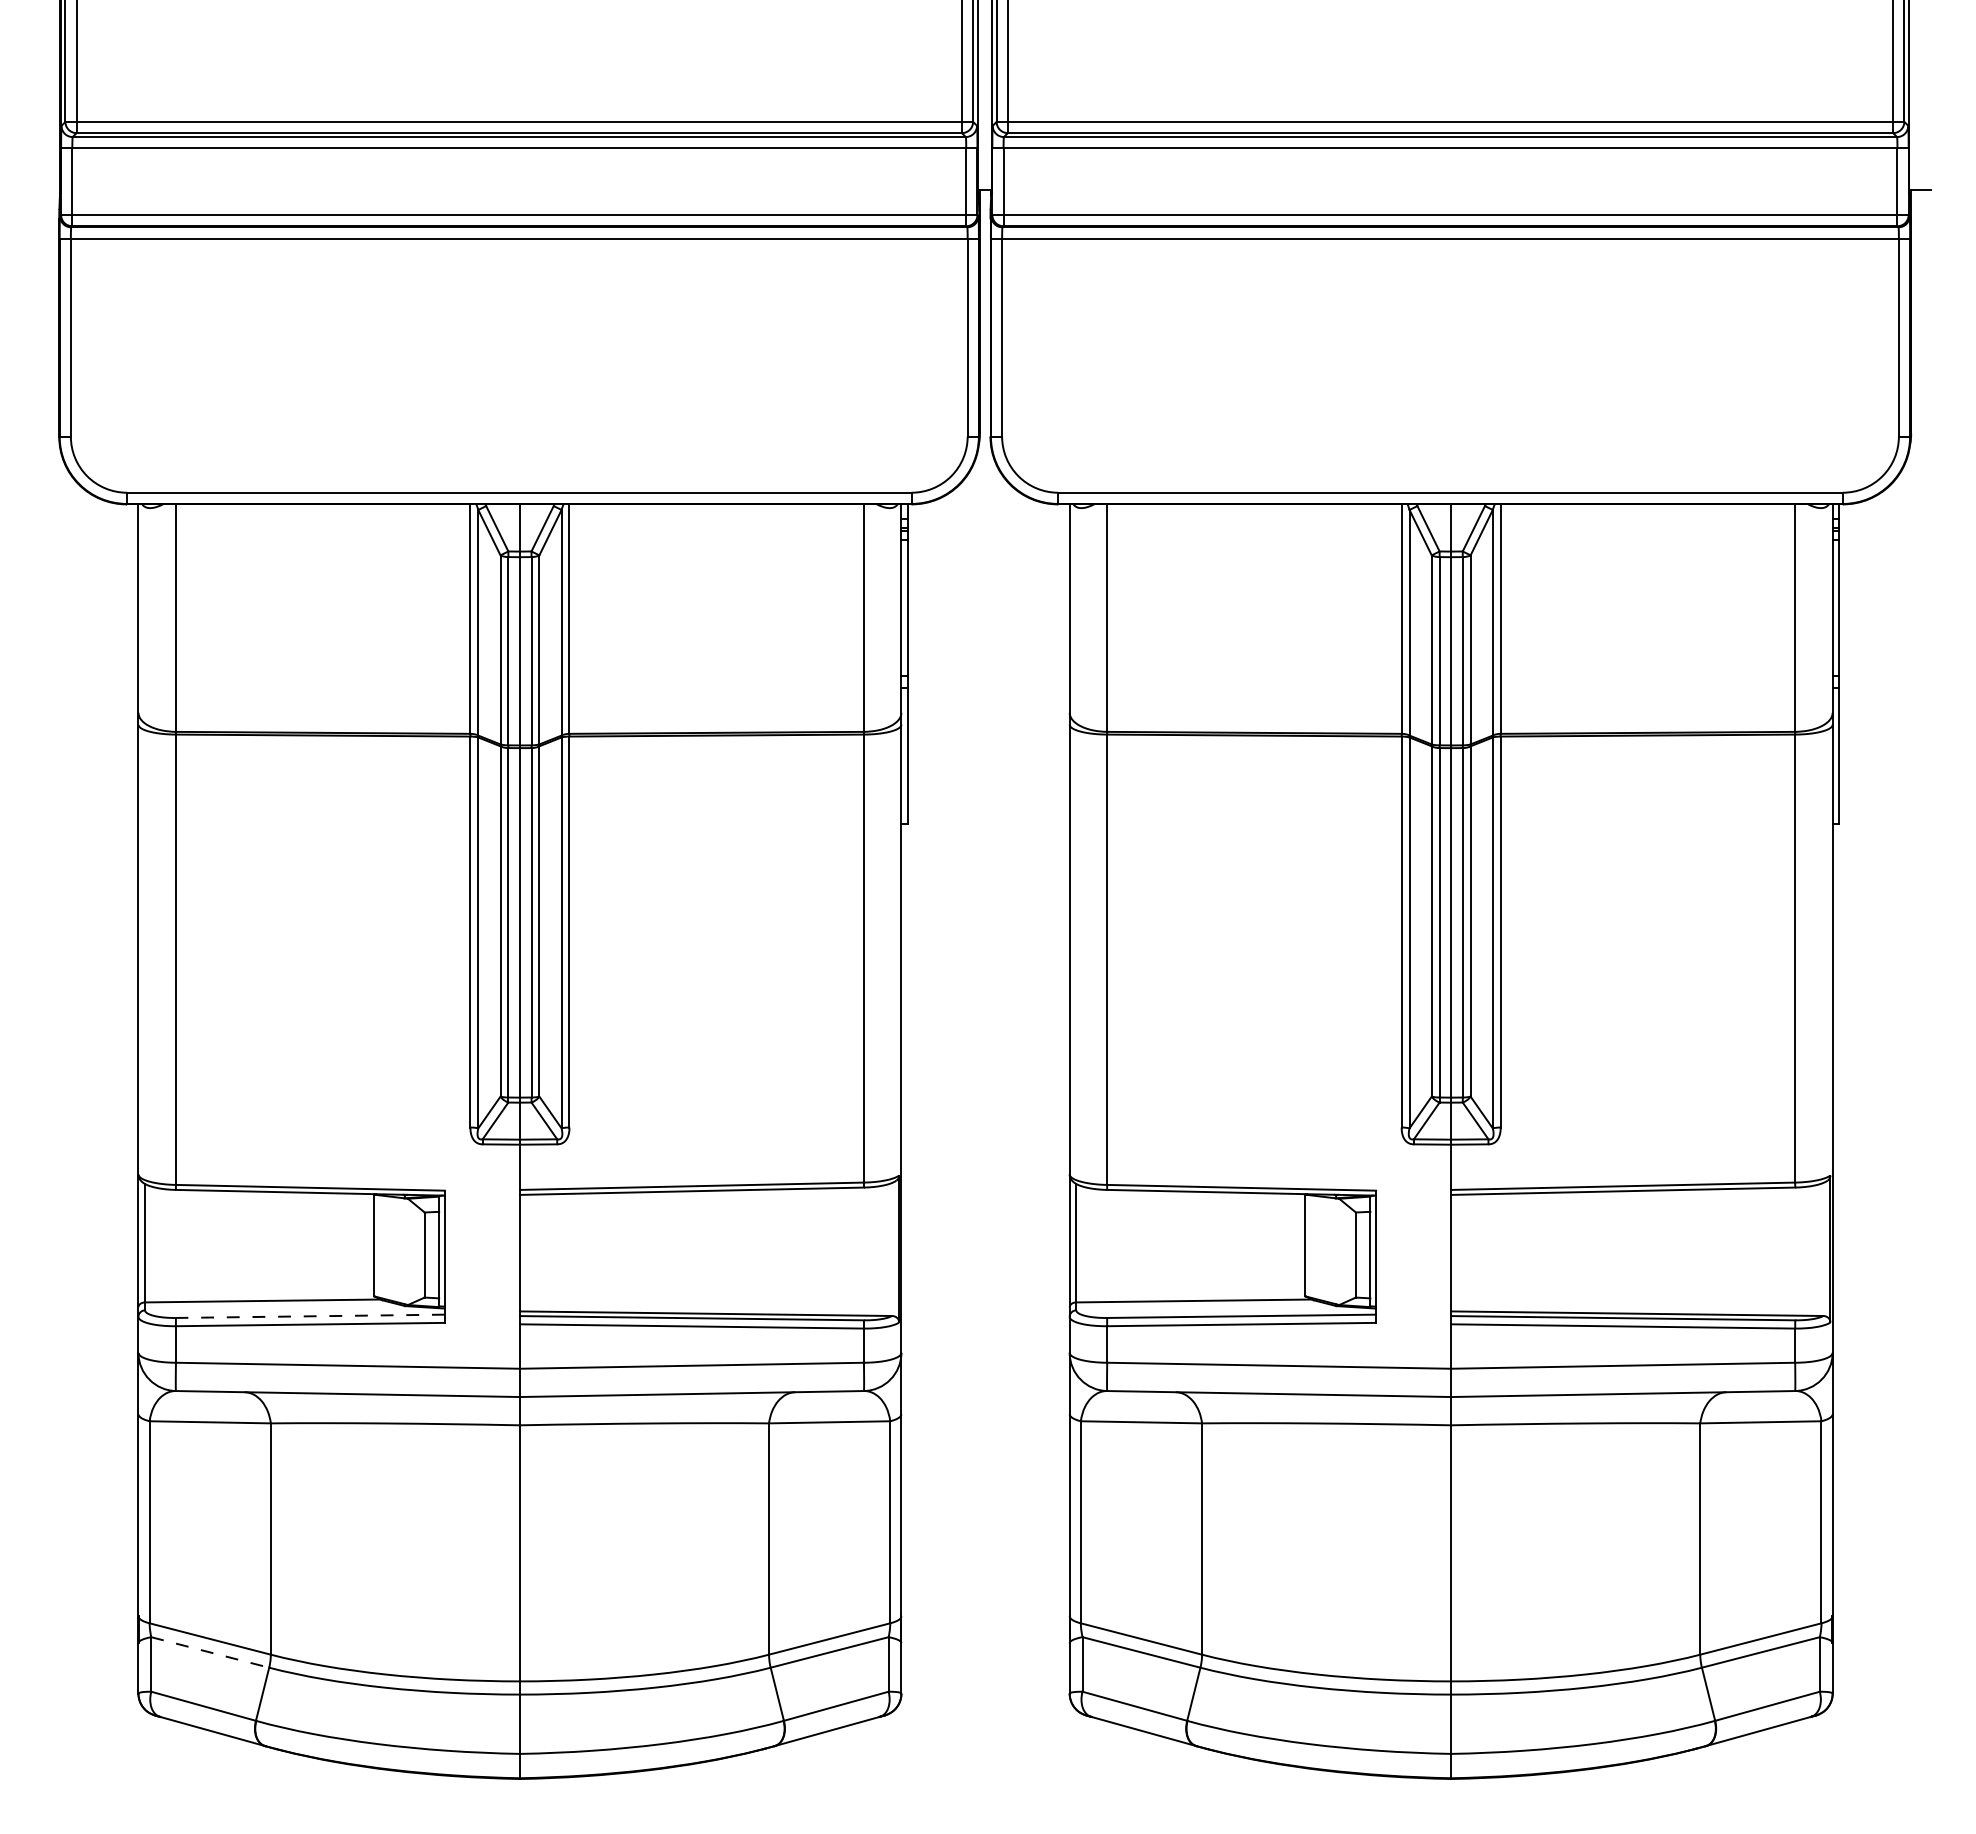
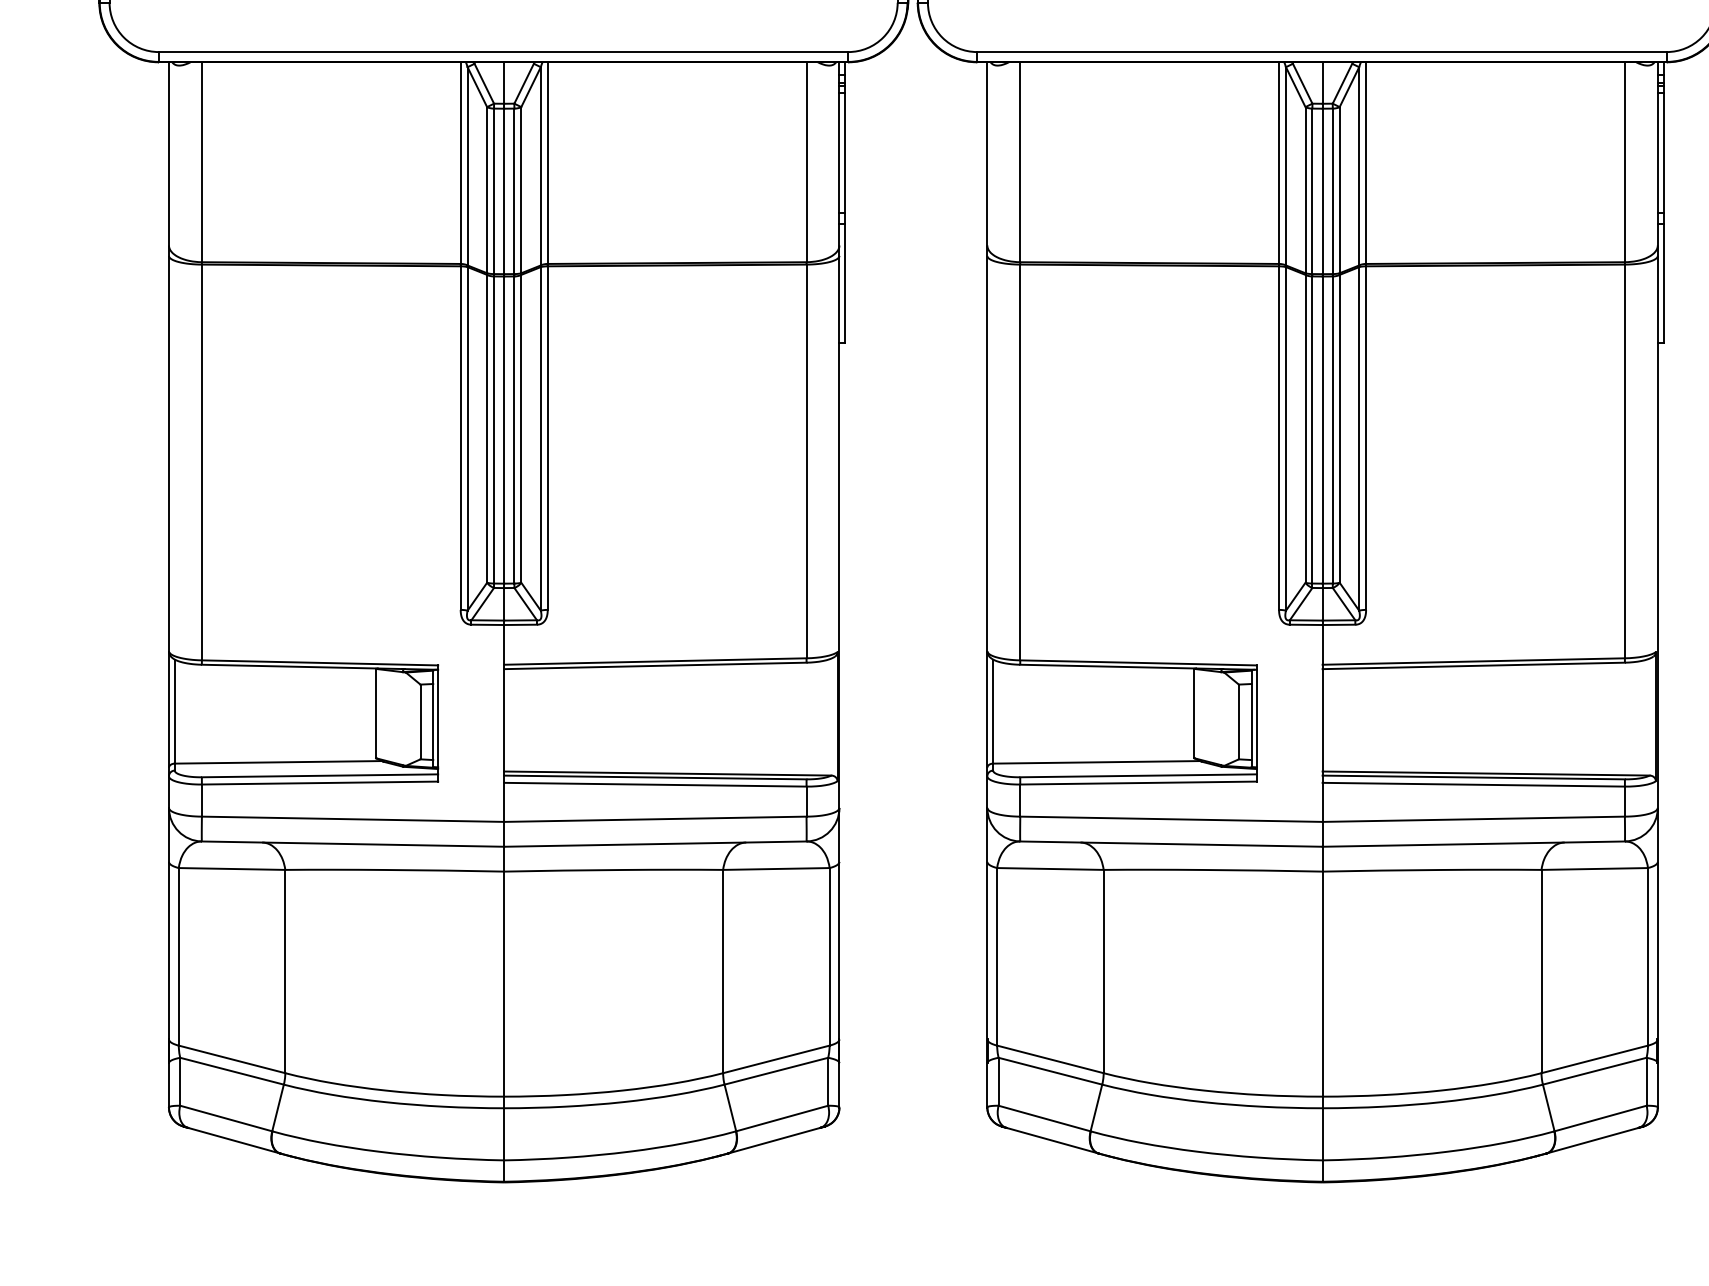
line: (309, 1316) -> (319, 775), dashed -> solid
line: (210, 1652) -> (232, 1071), dashed -> solid

